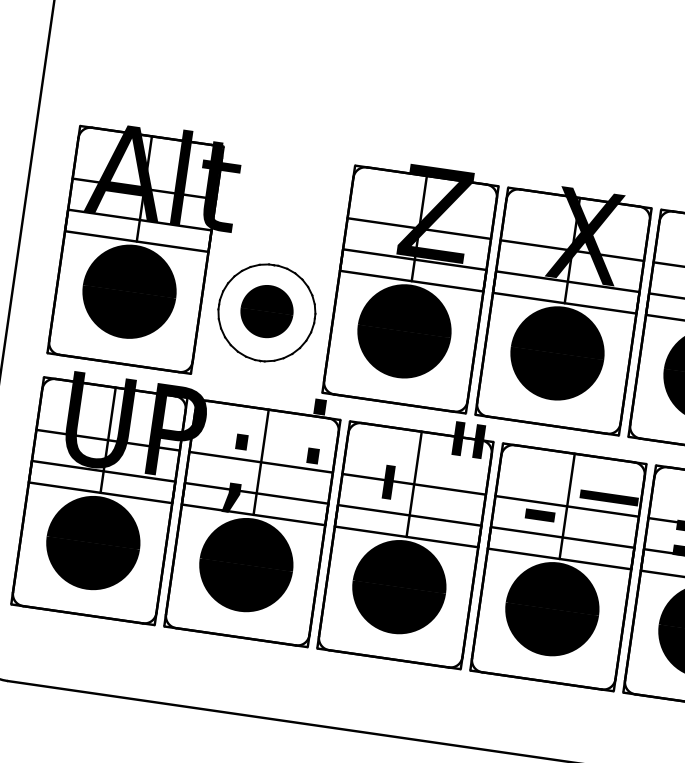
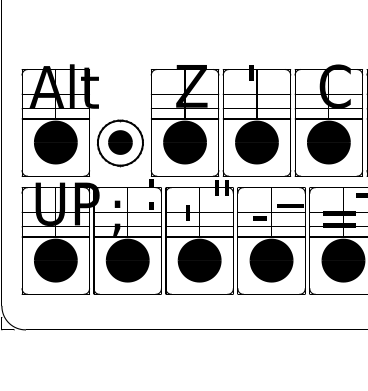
text: (586, 235) -> (262, 86), X -> '

